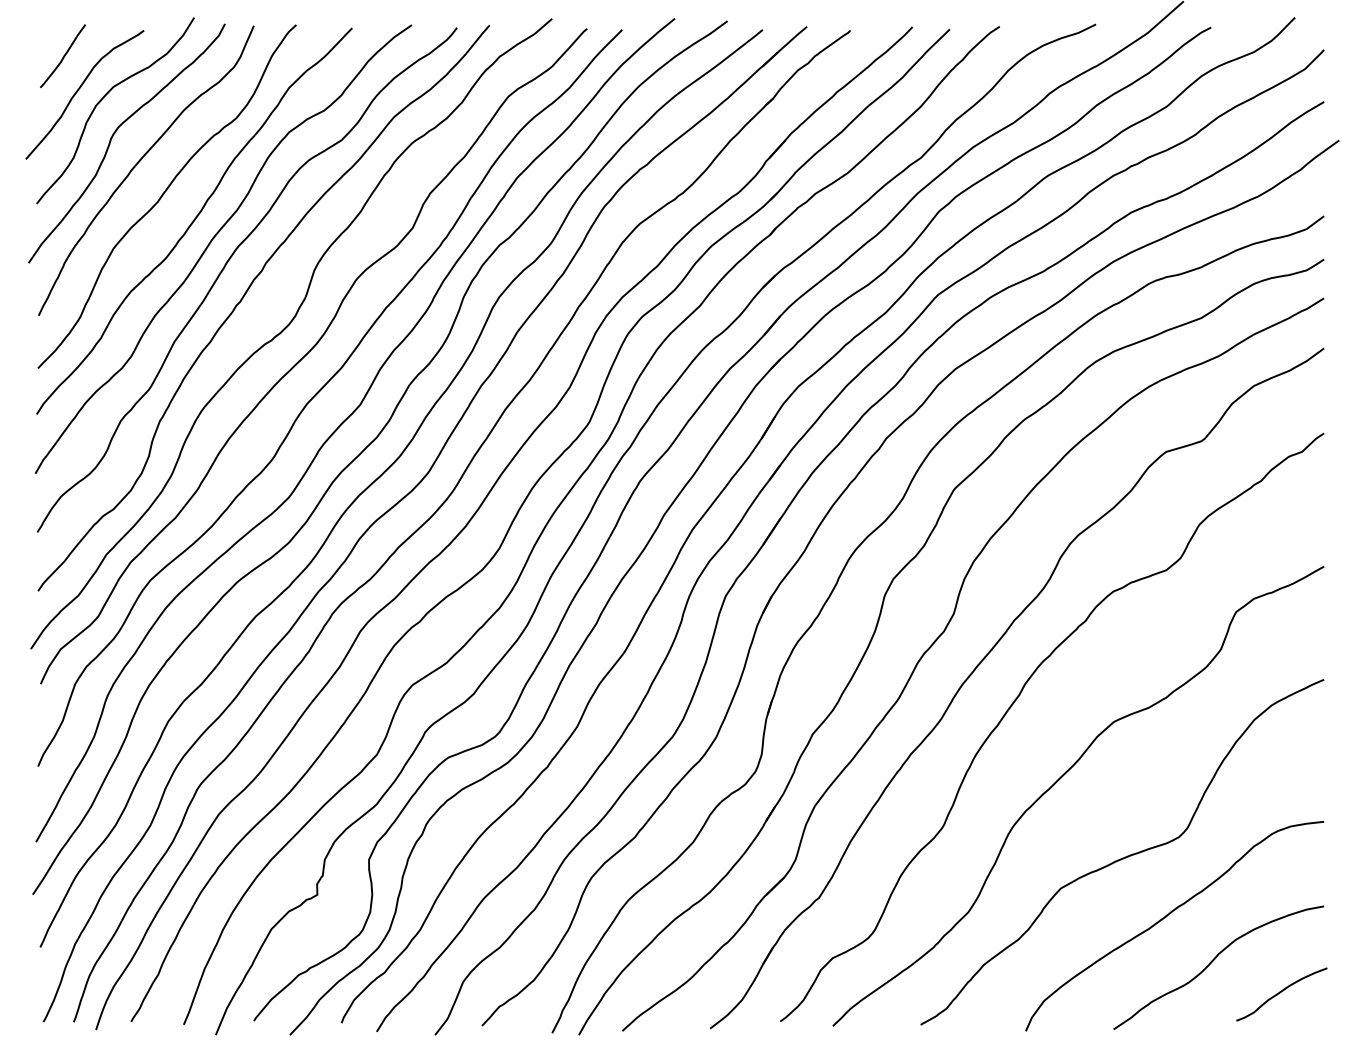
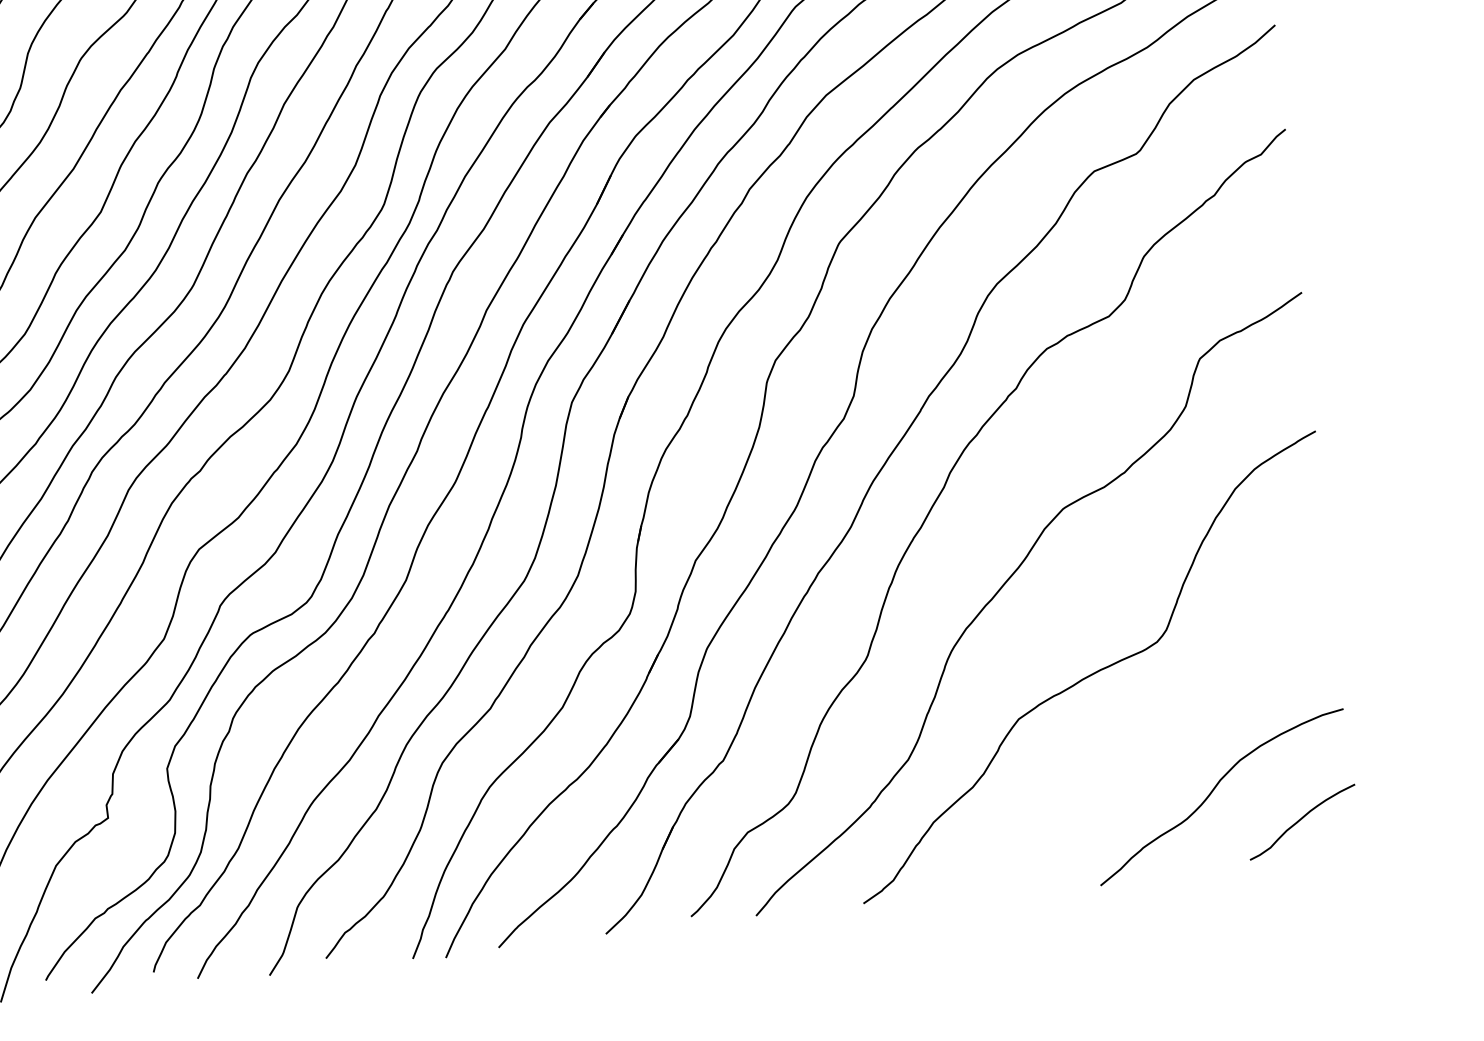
curve: (1166, 917) -> (1151, 741), removed

